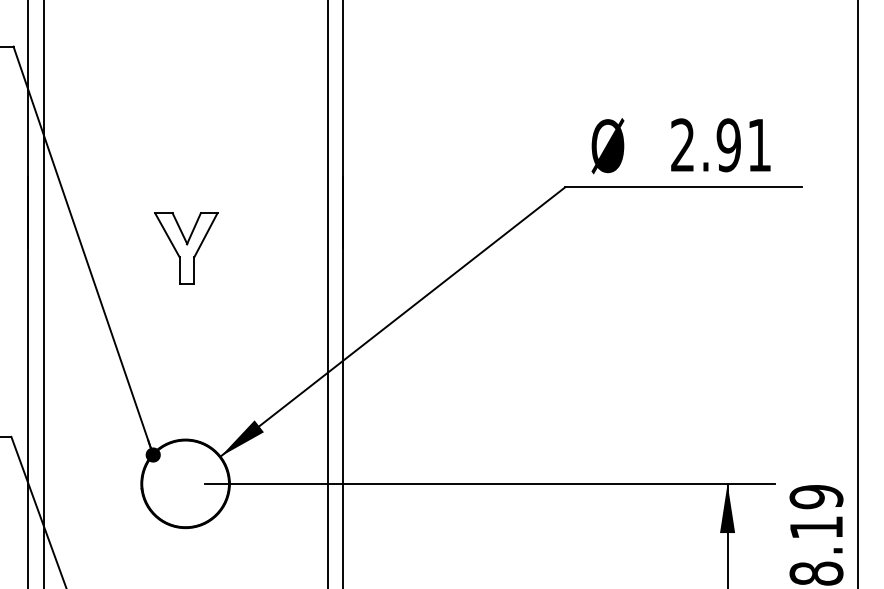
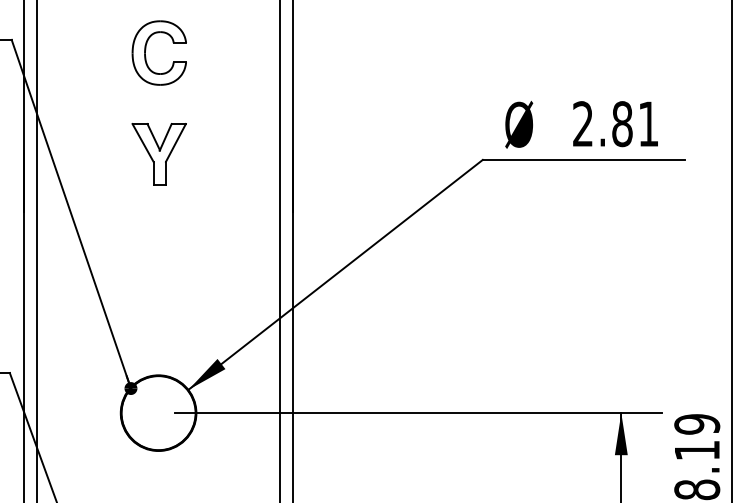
part: (171, 57) -> (146, 49), added
text: (728, 145) -> (622, 124), 2.91 -> 2.81
part: (185, 248) -> (158, 154), moved

